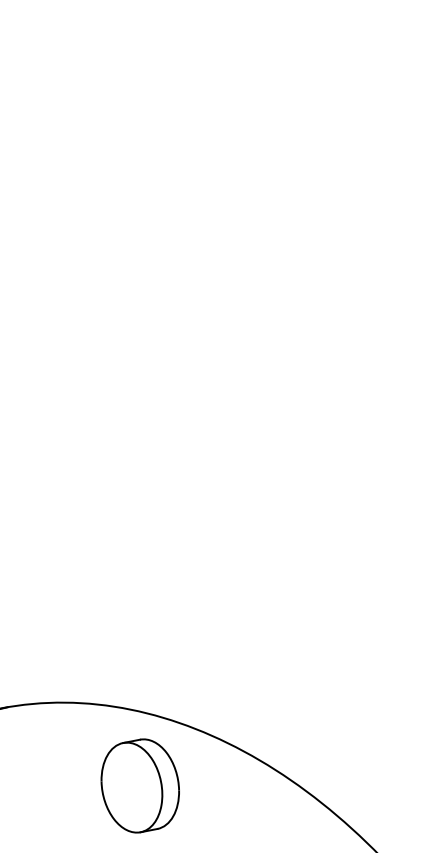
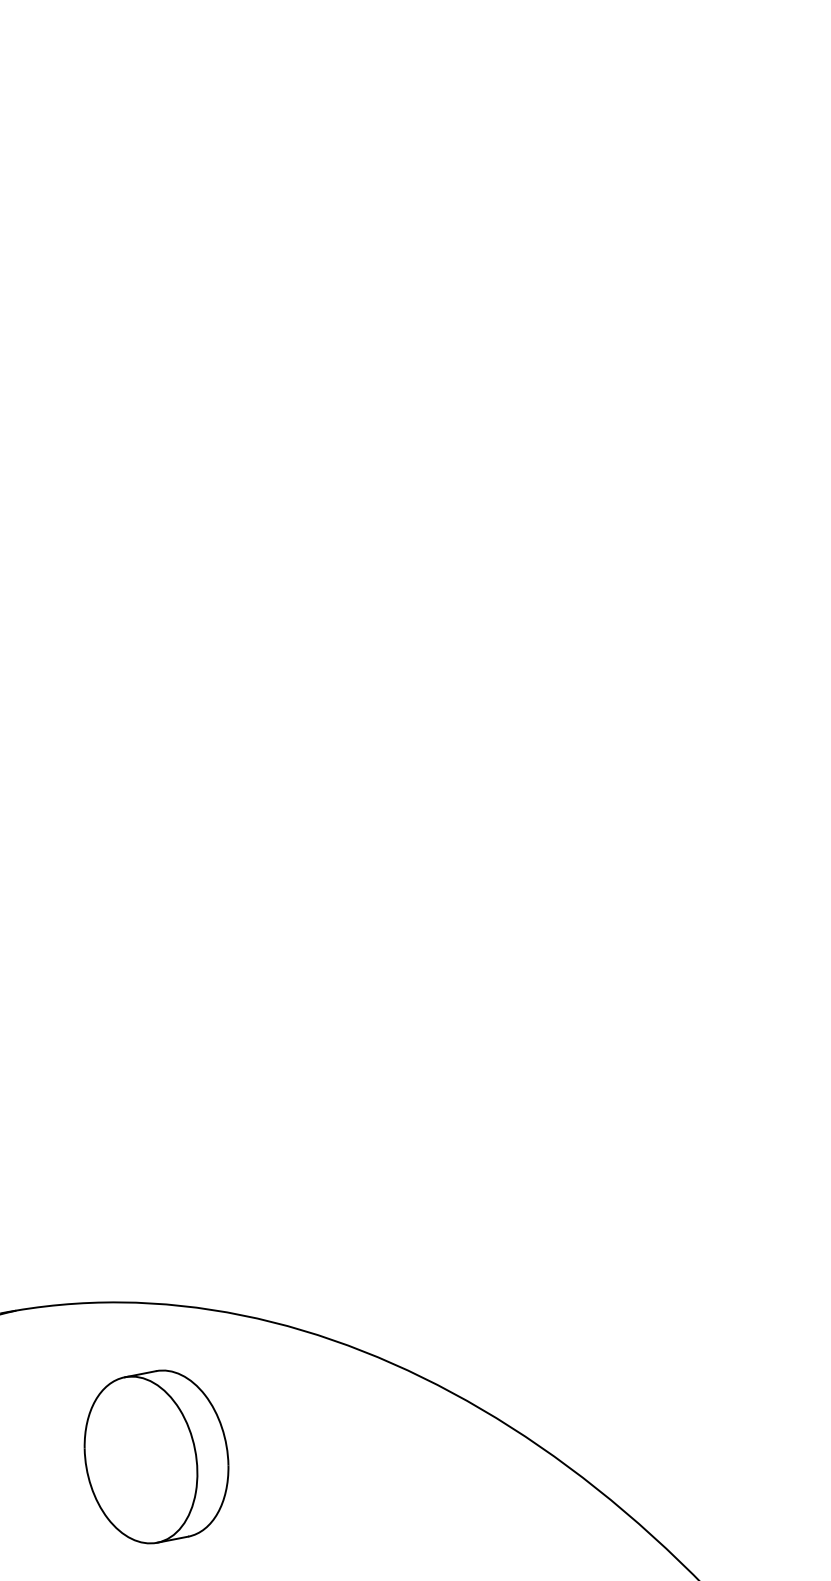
part: (139, 785) -> (155, 1456), moved

